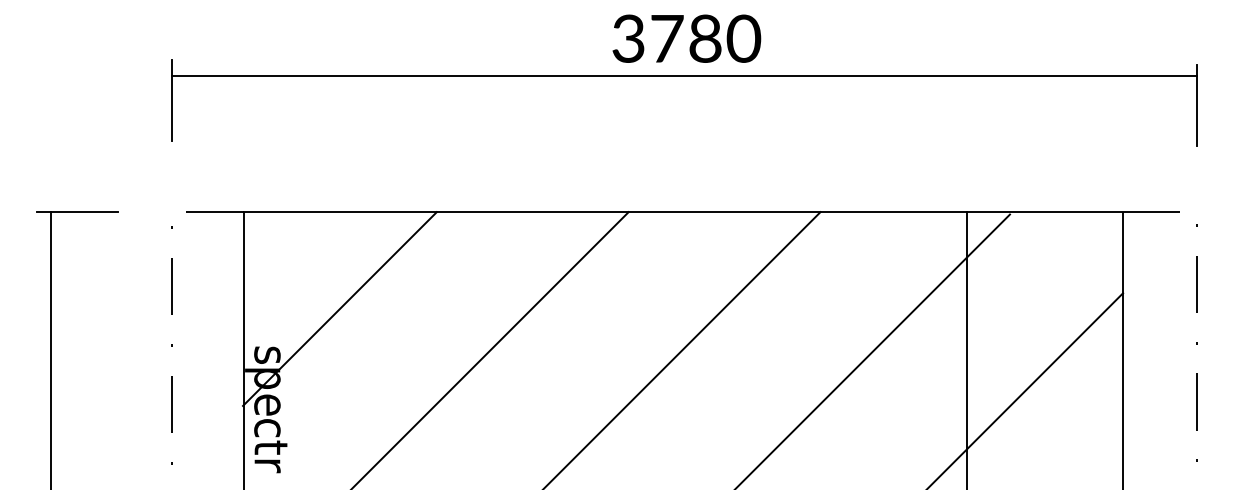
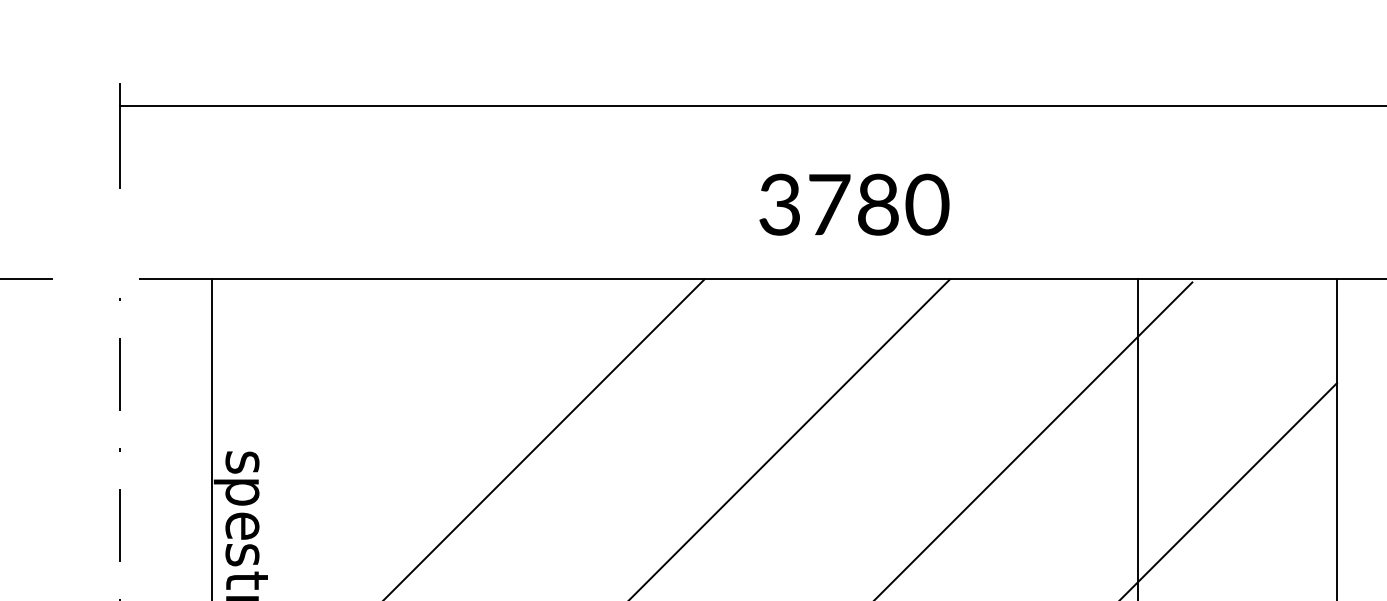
text: (686, 38) -> (854, 204), moved
line: (339, 308) -> (334, 402), removed
text: (267, 428) -> (242, 556), c -> s

